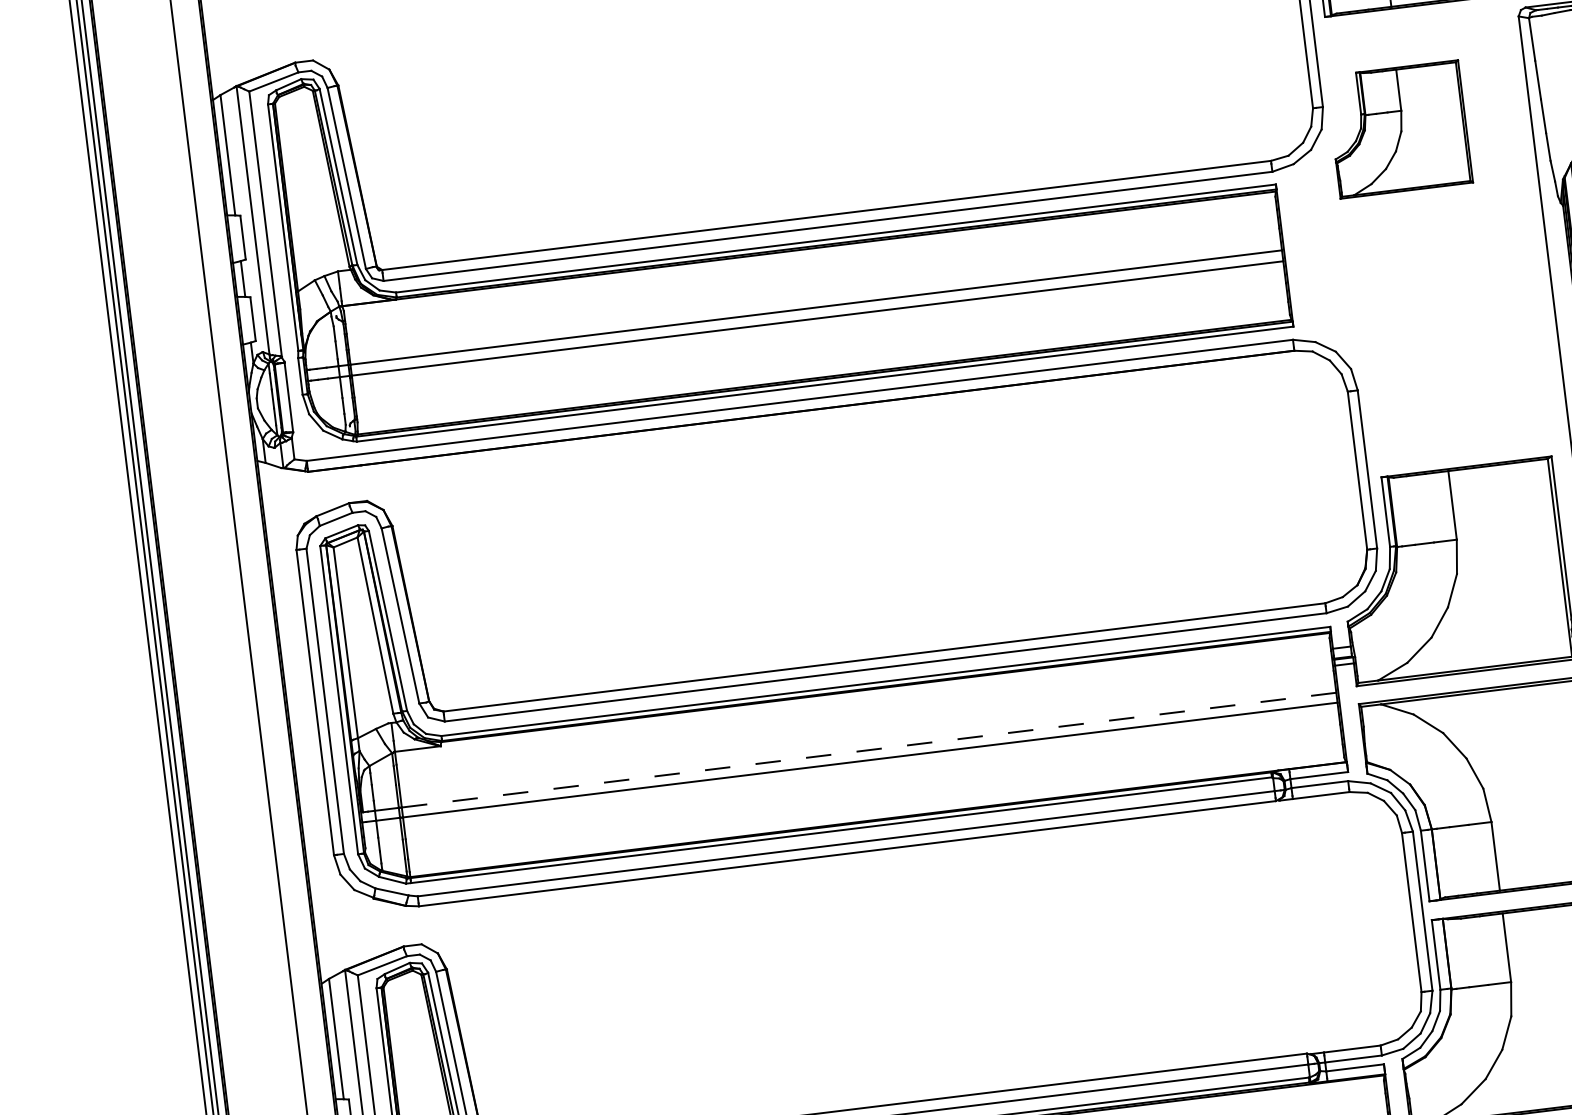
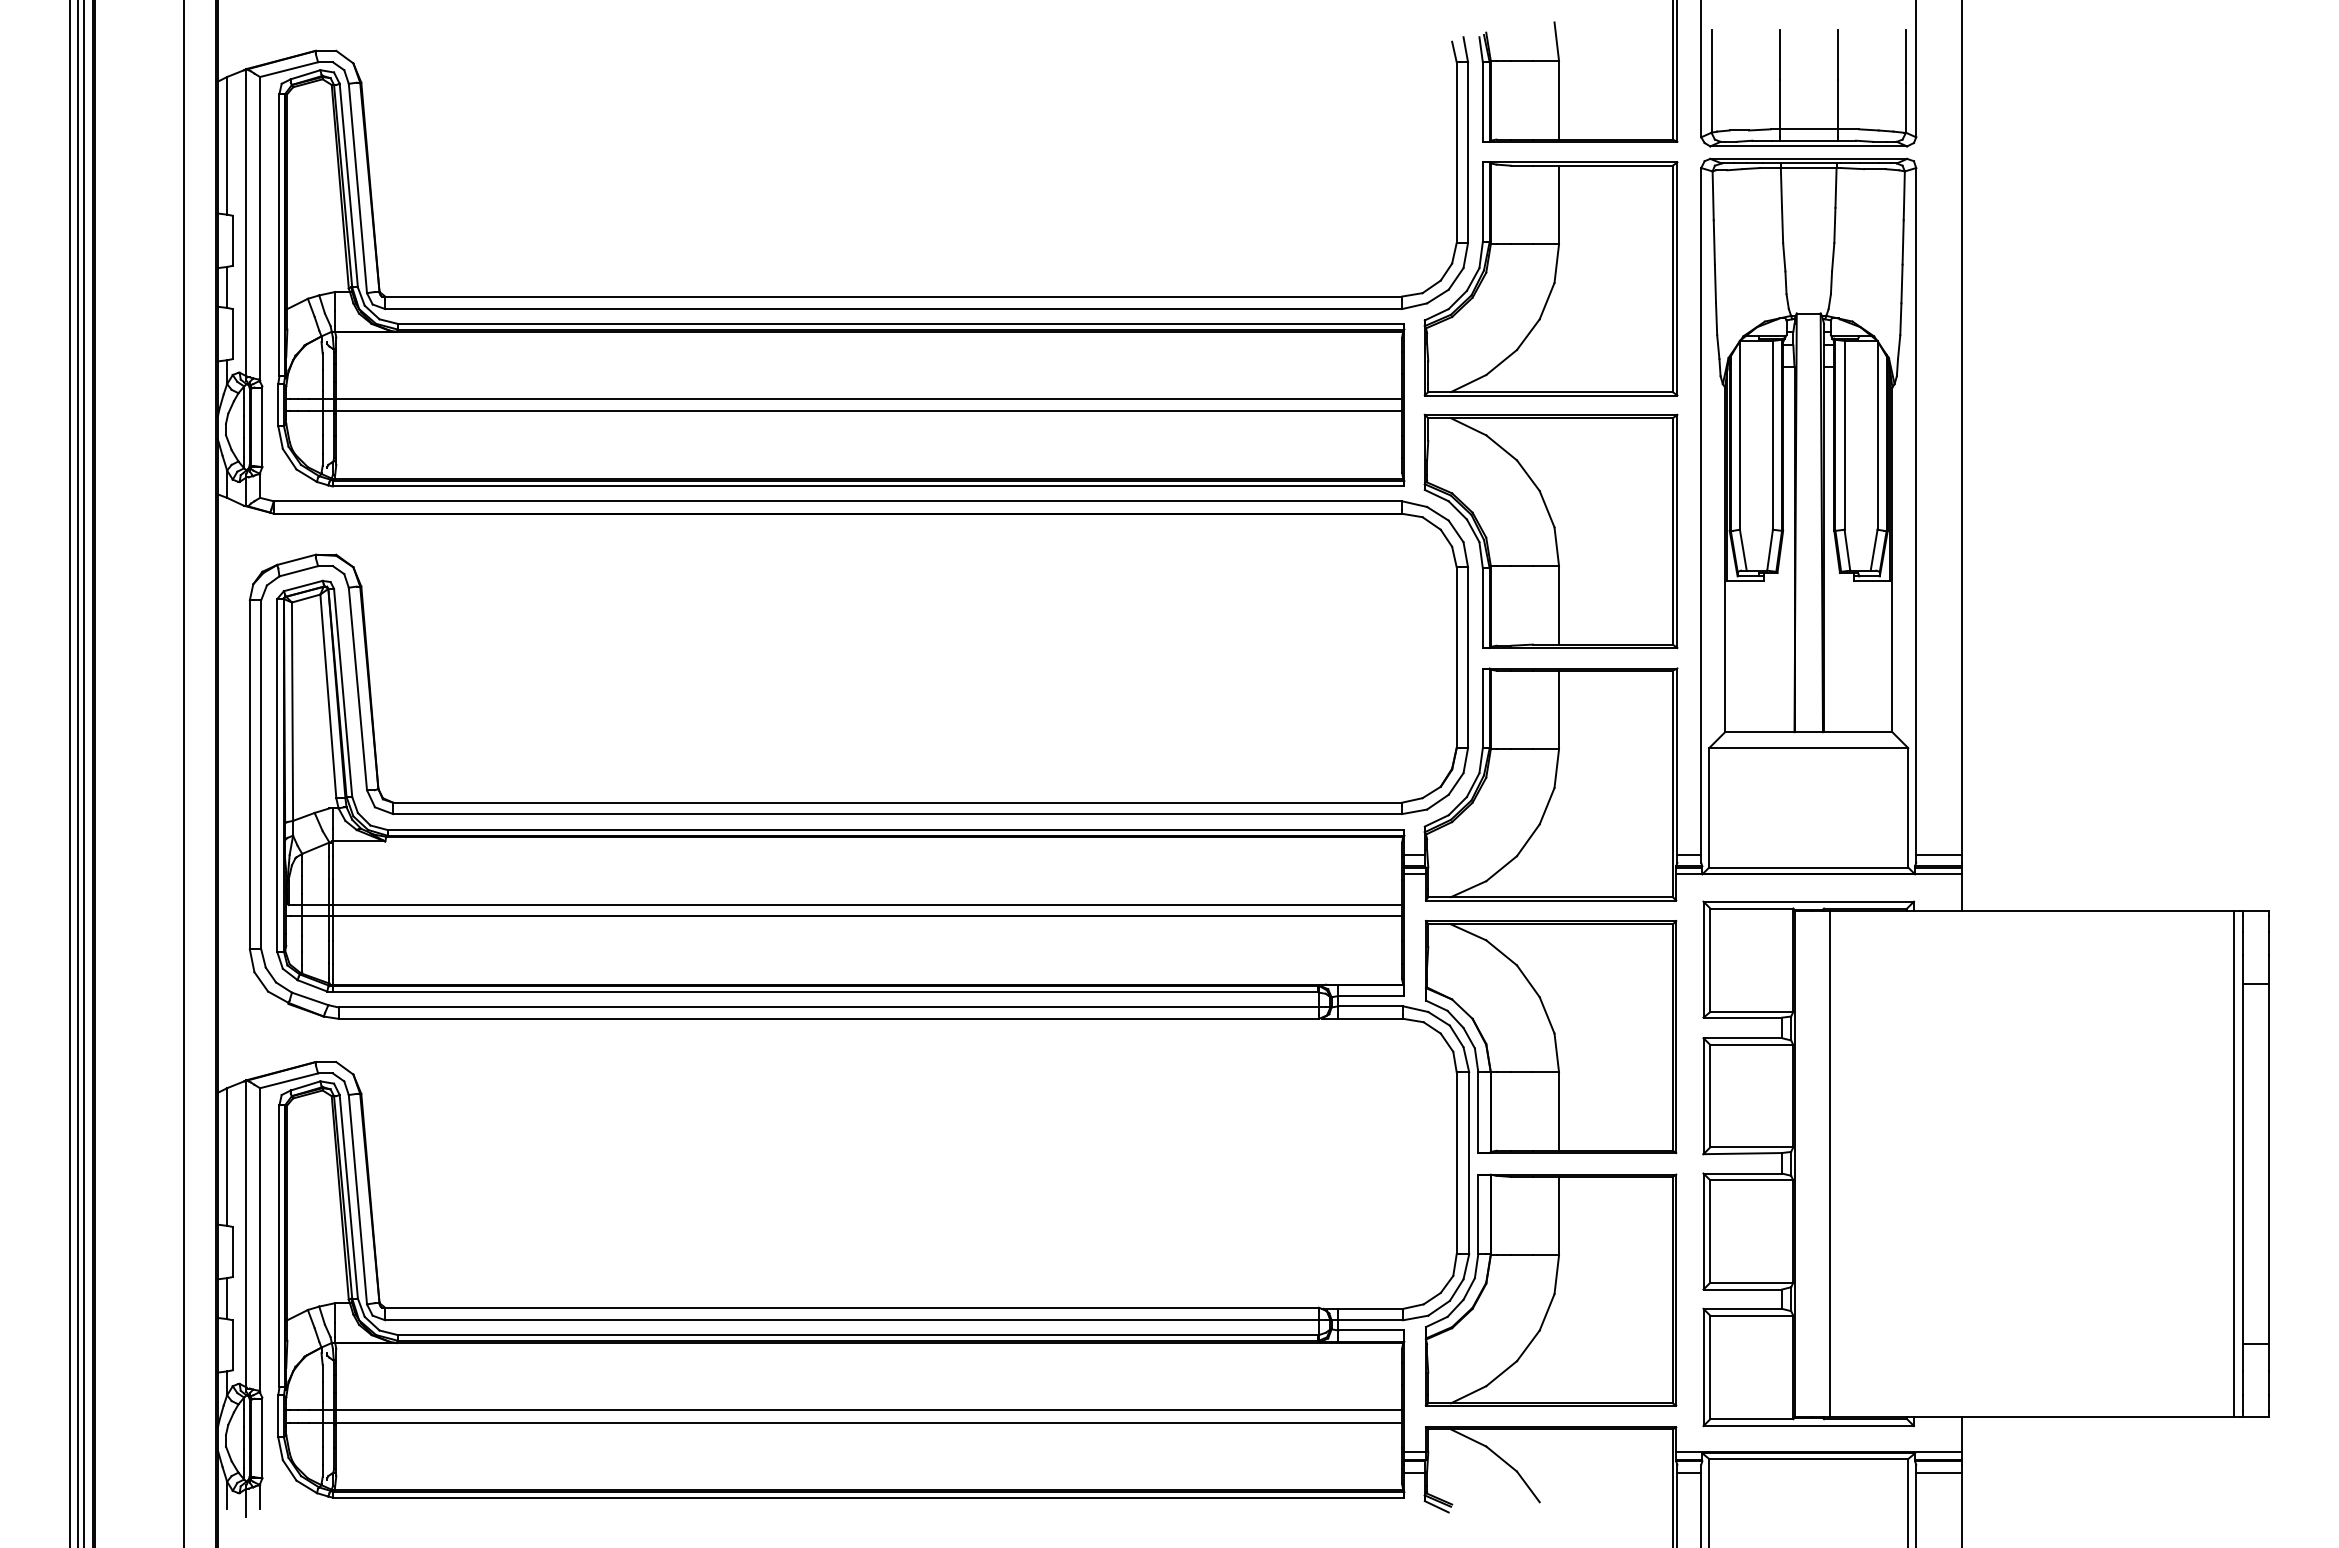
part: (1398, 129) -> (1550, 278), size x1.67
part: (1425, 350) -> (1550, 531), added
line: (869, 750) -> (867, 905), dashed -> solid

